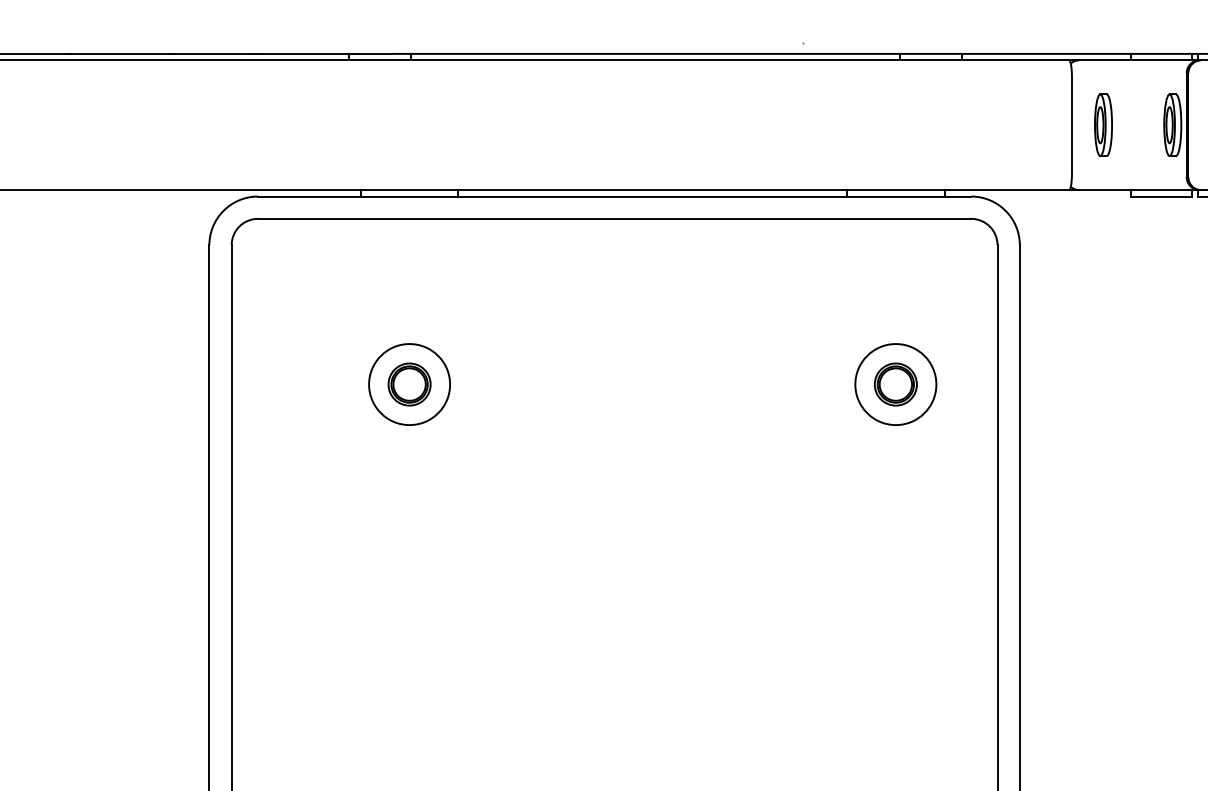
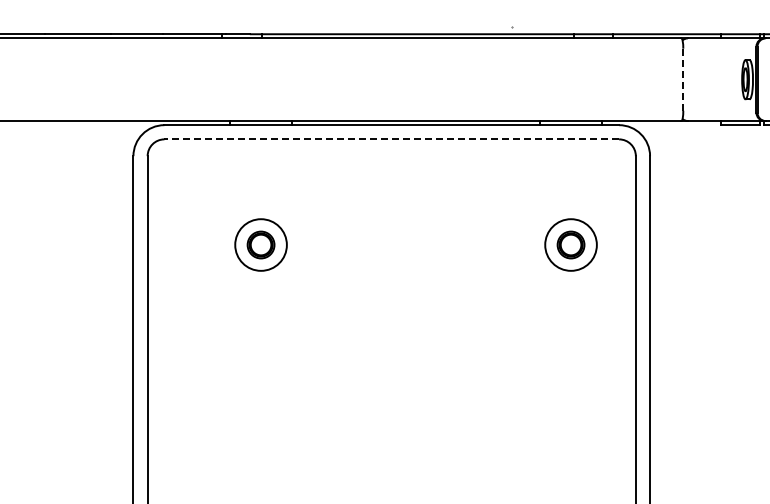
line: (1072, 124) -> (683, 79), solid -> dashed
part: (1103, 124) -> (703, 79), removed
line: (614, 219) -> (391, 139), solid -> dashed

